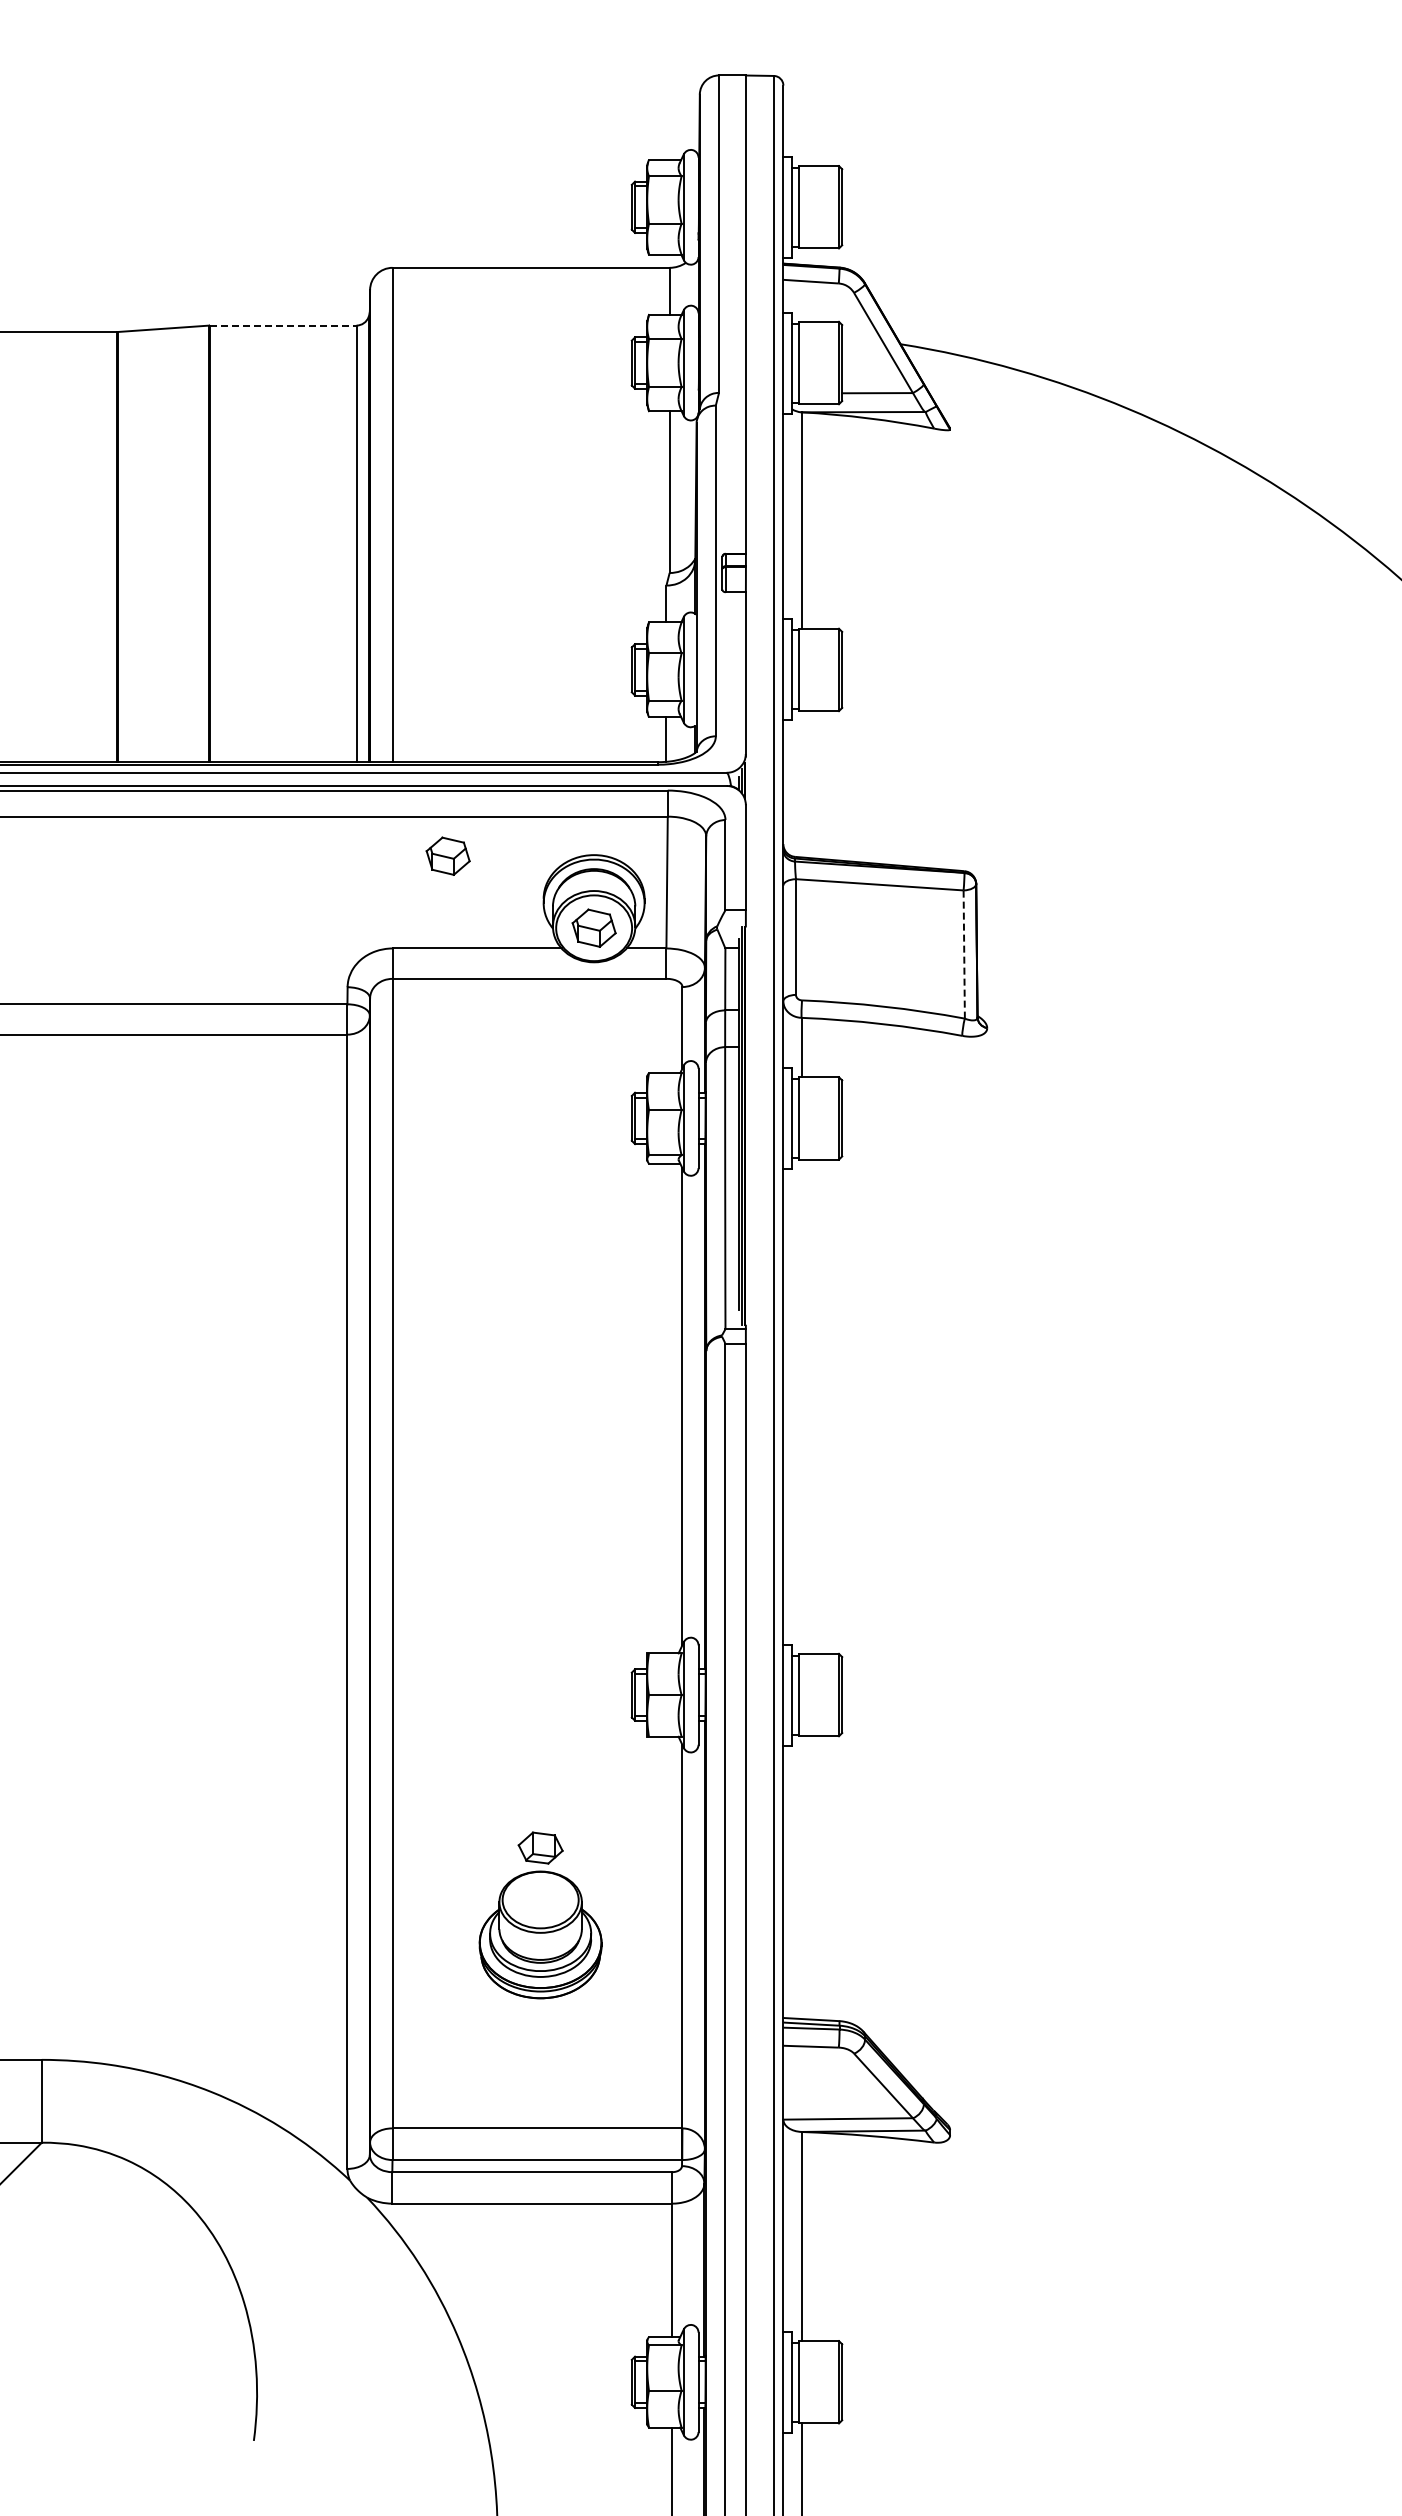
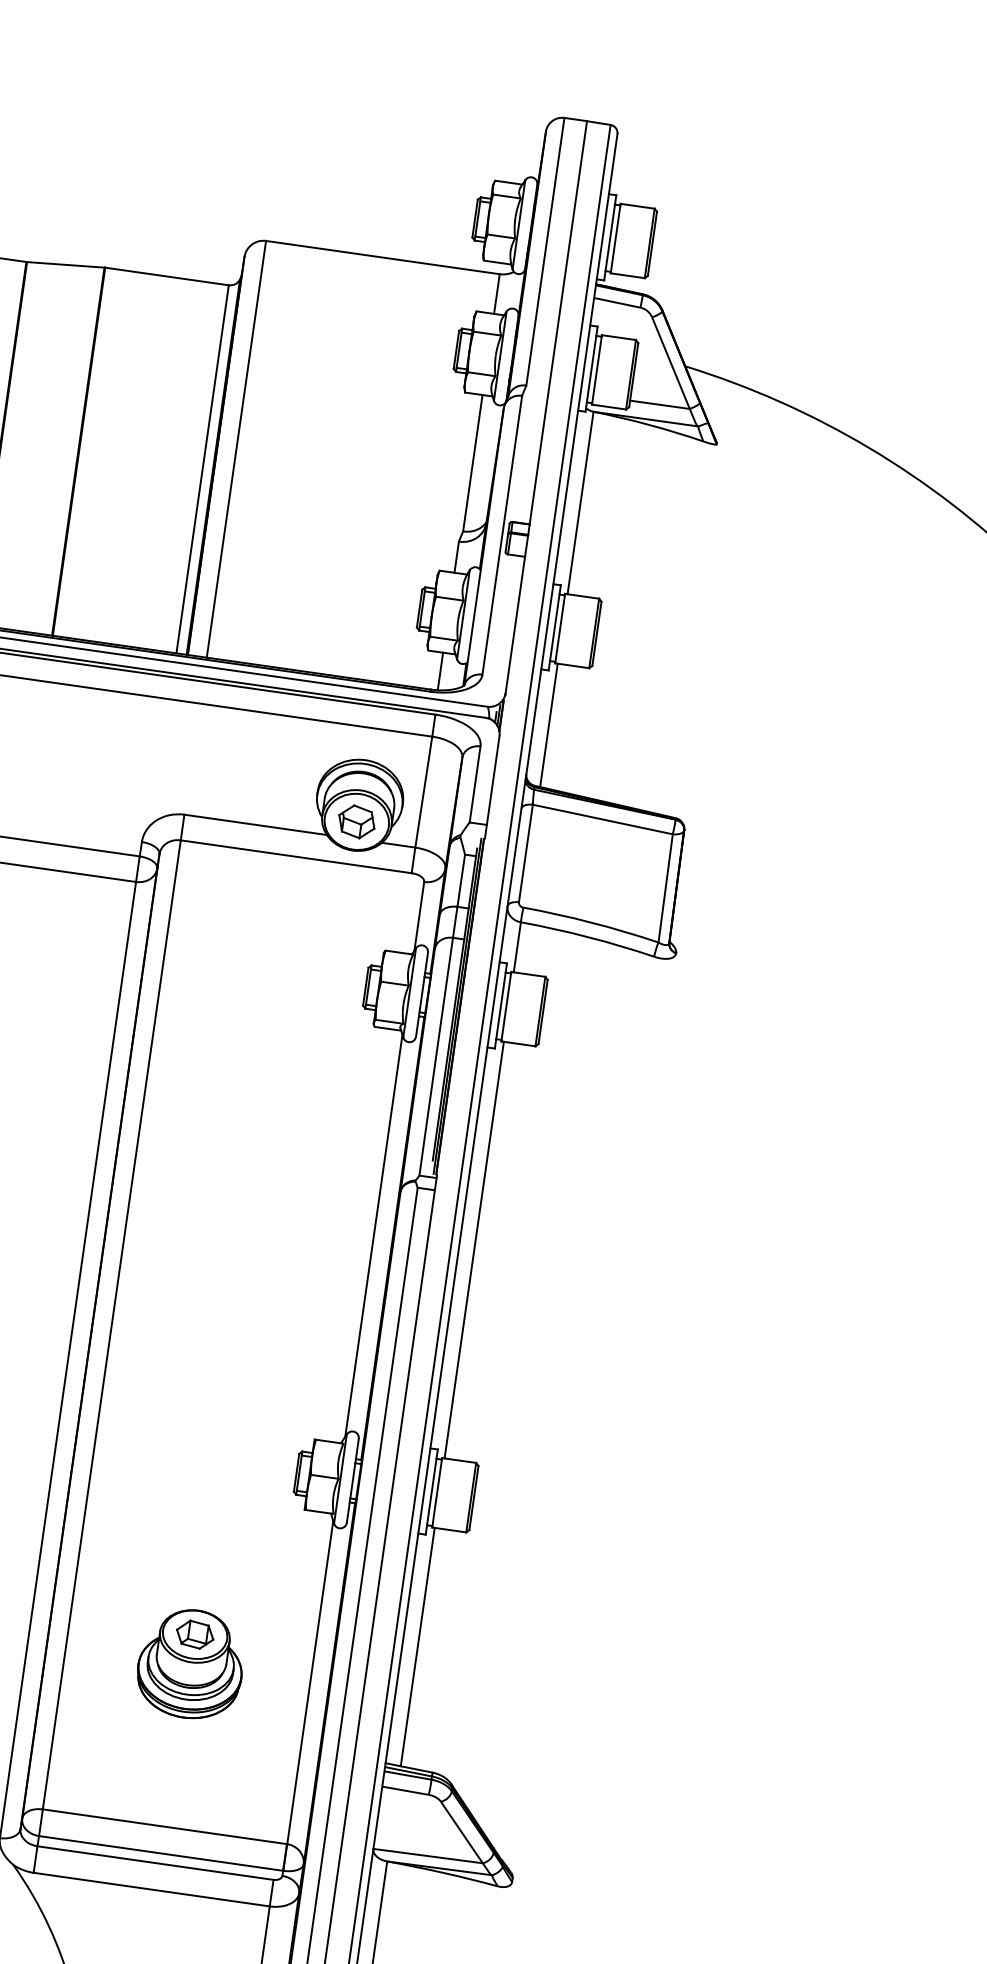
line: (283, 325) -> (167, 276), dashed -> solid
line: (801, 784) -> (548, 725), added
part: (447, 855) -> (241, 742), removed
line: (964, 954) -> (665, 888), dashed -> solid
line: (801, 1406) -> (474, 1249), added
part: (540, 1847) -> (195, 1634), moved
line: (801, 1877) -> (417, 1646), added

